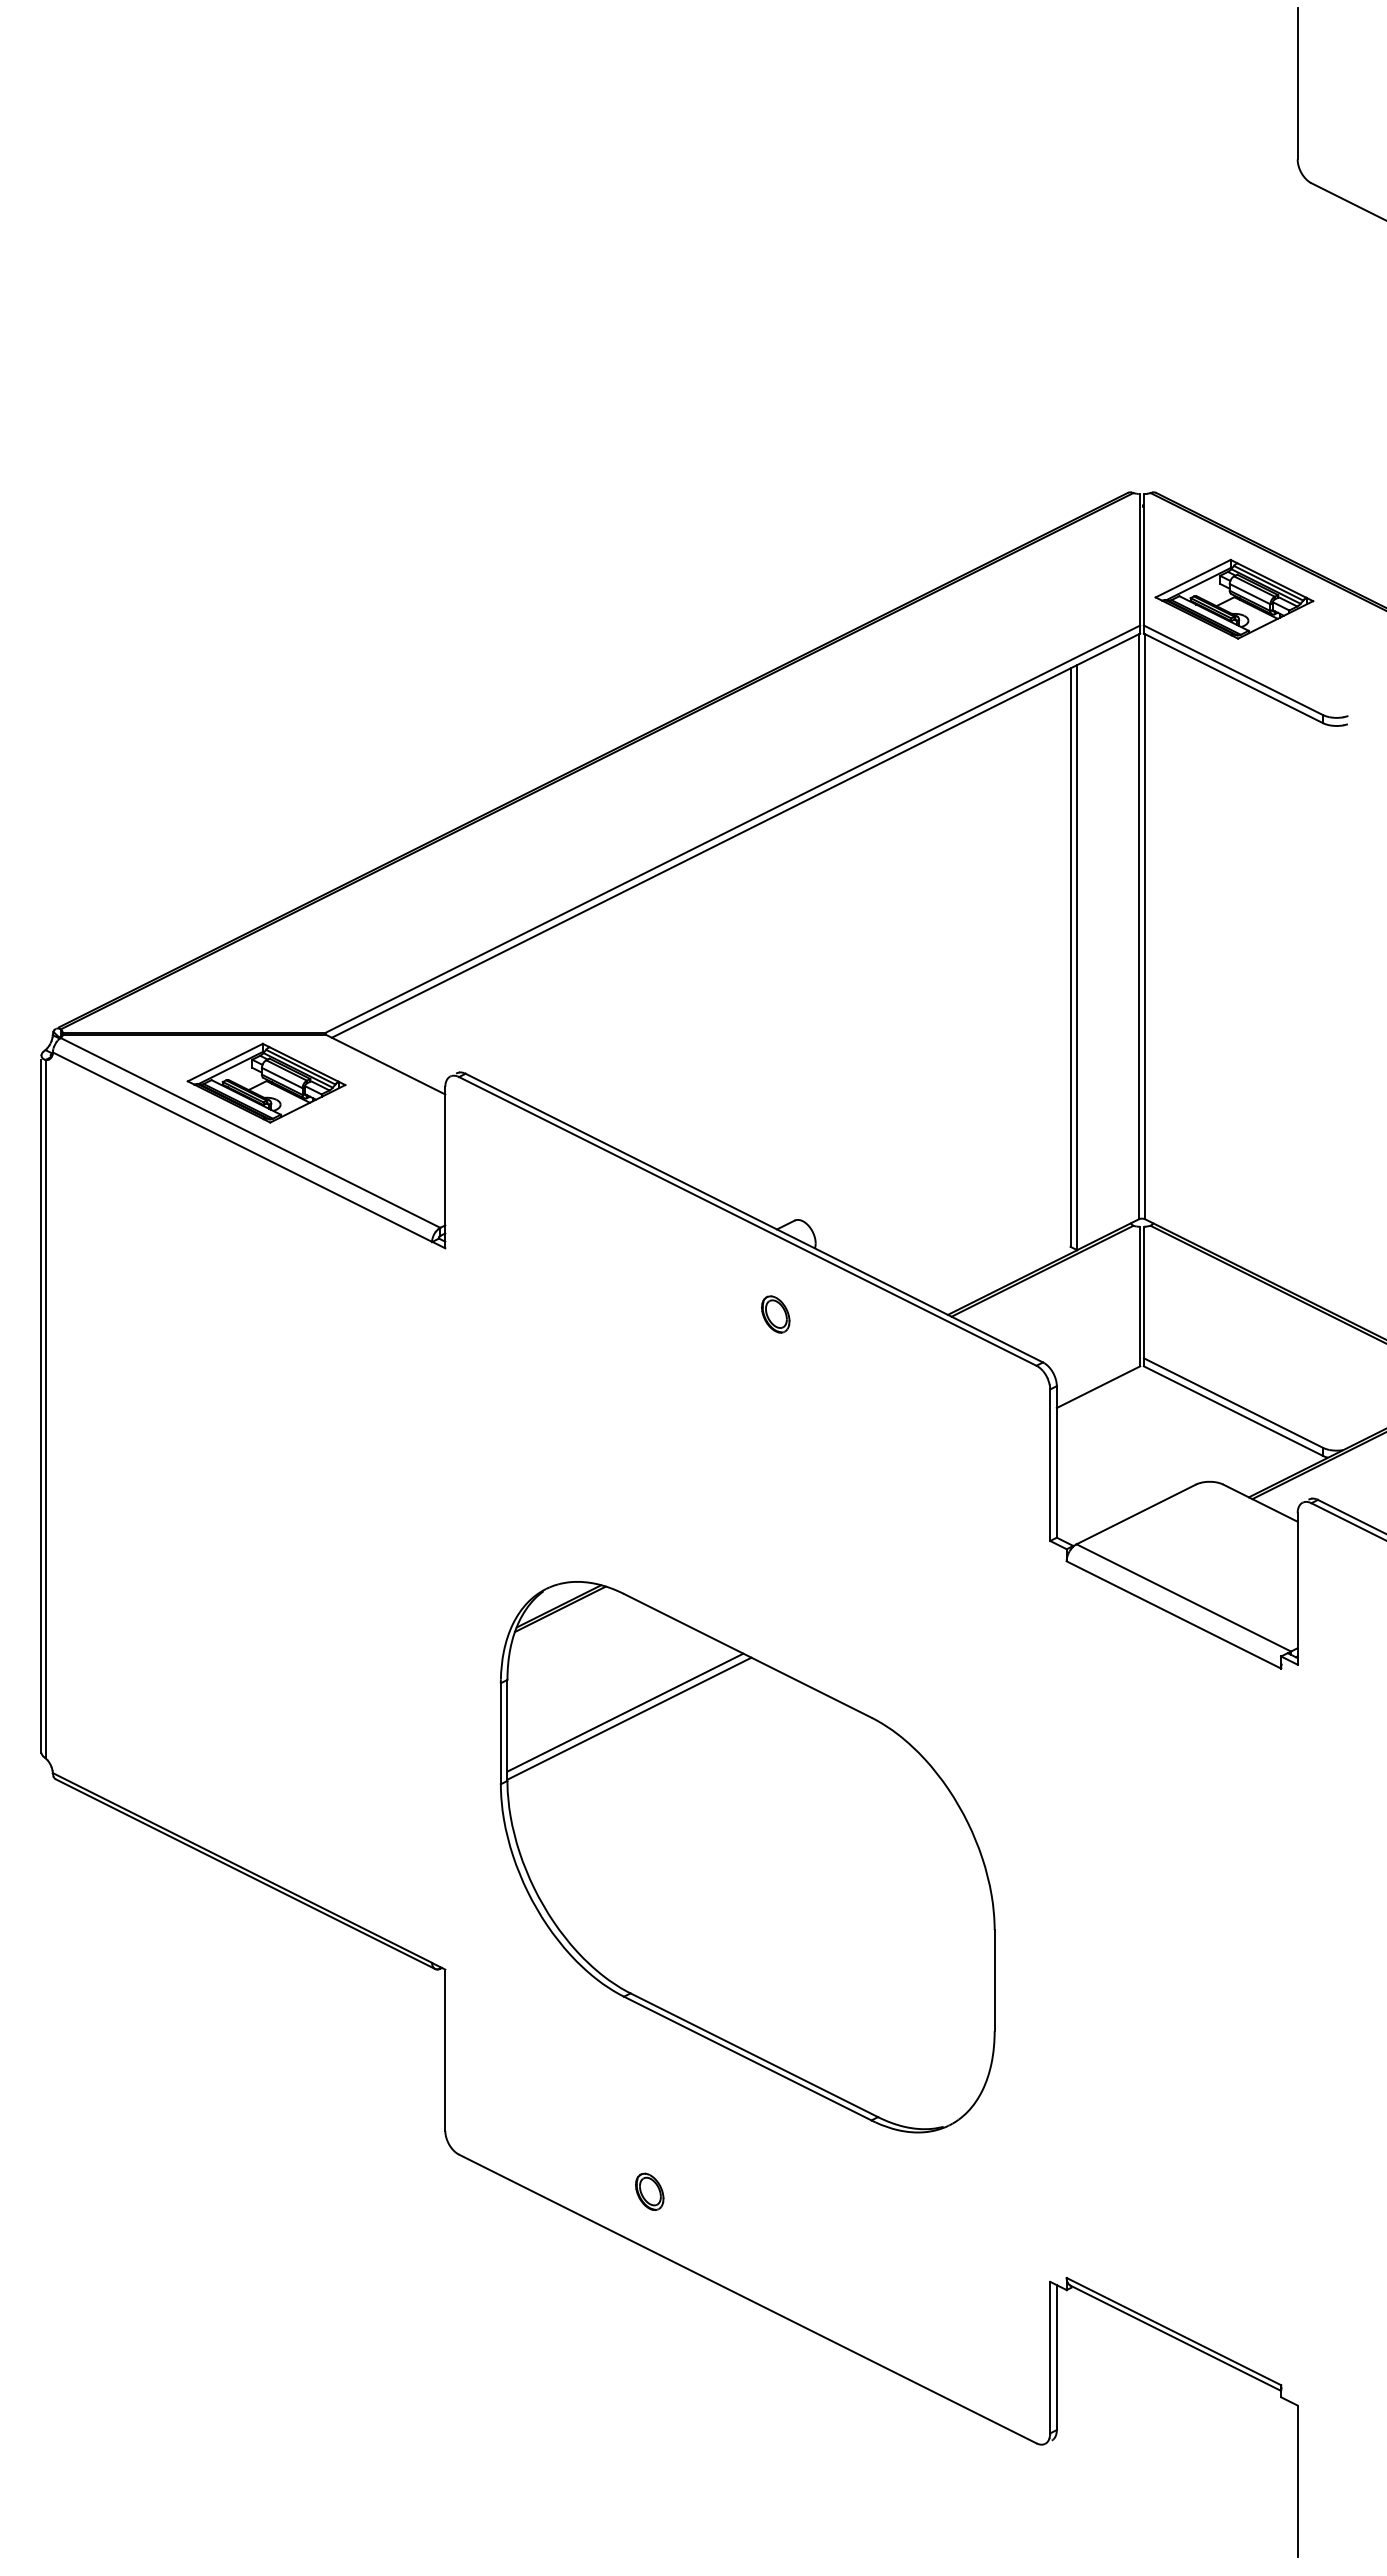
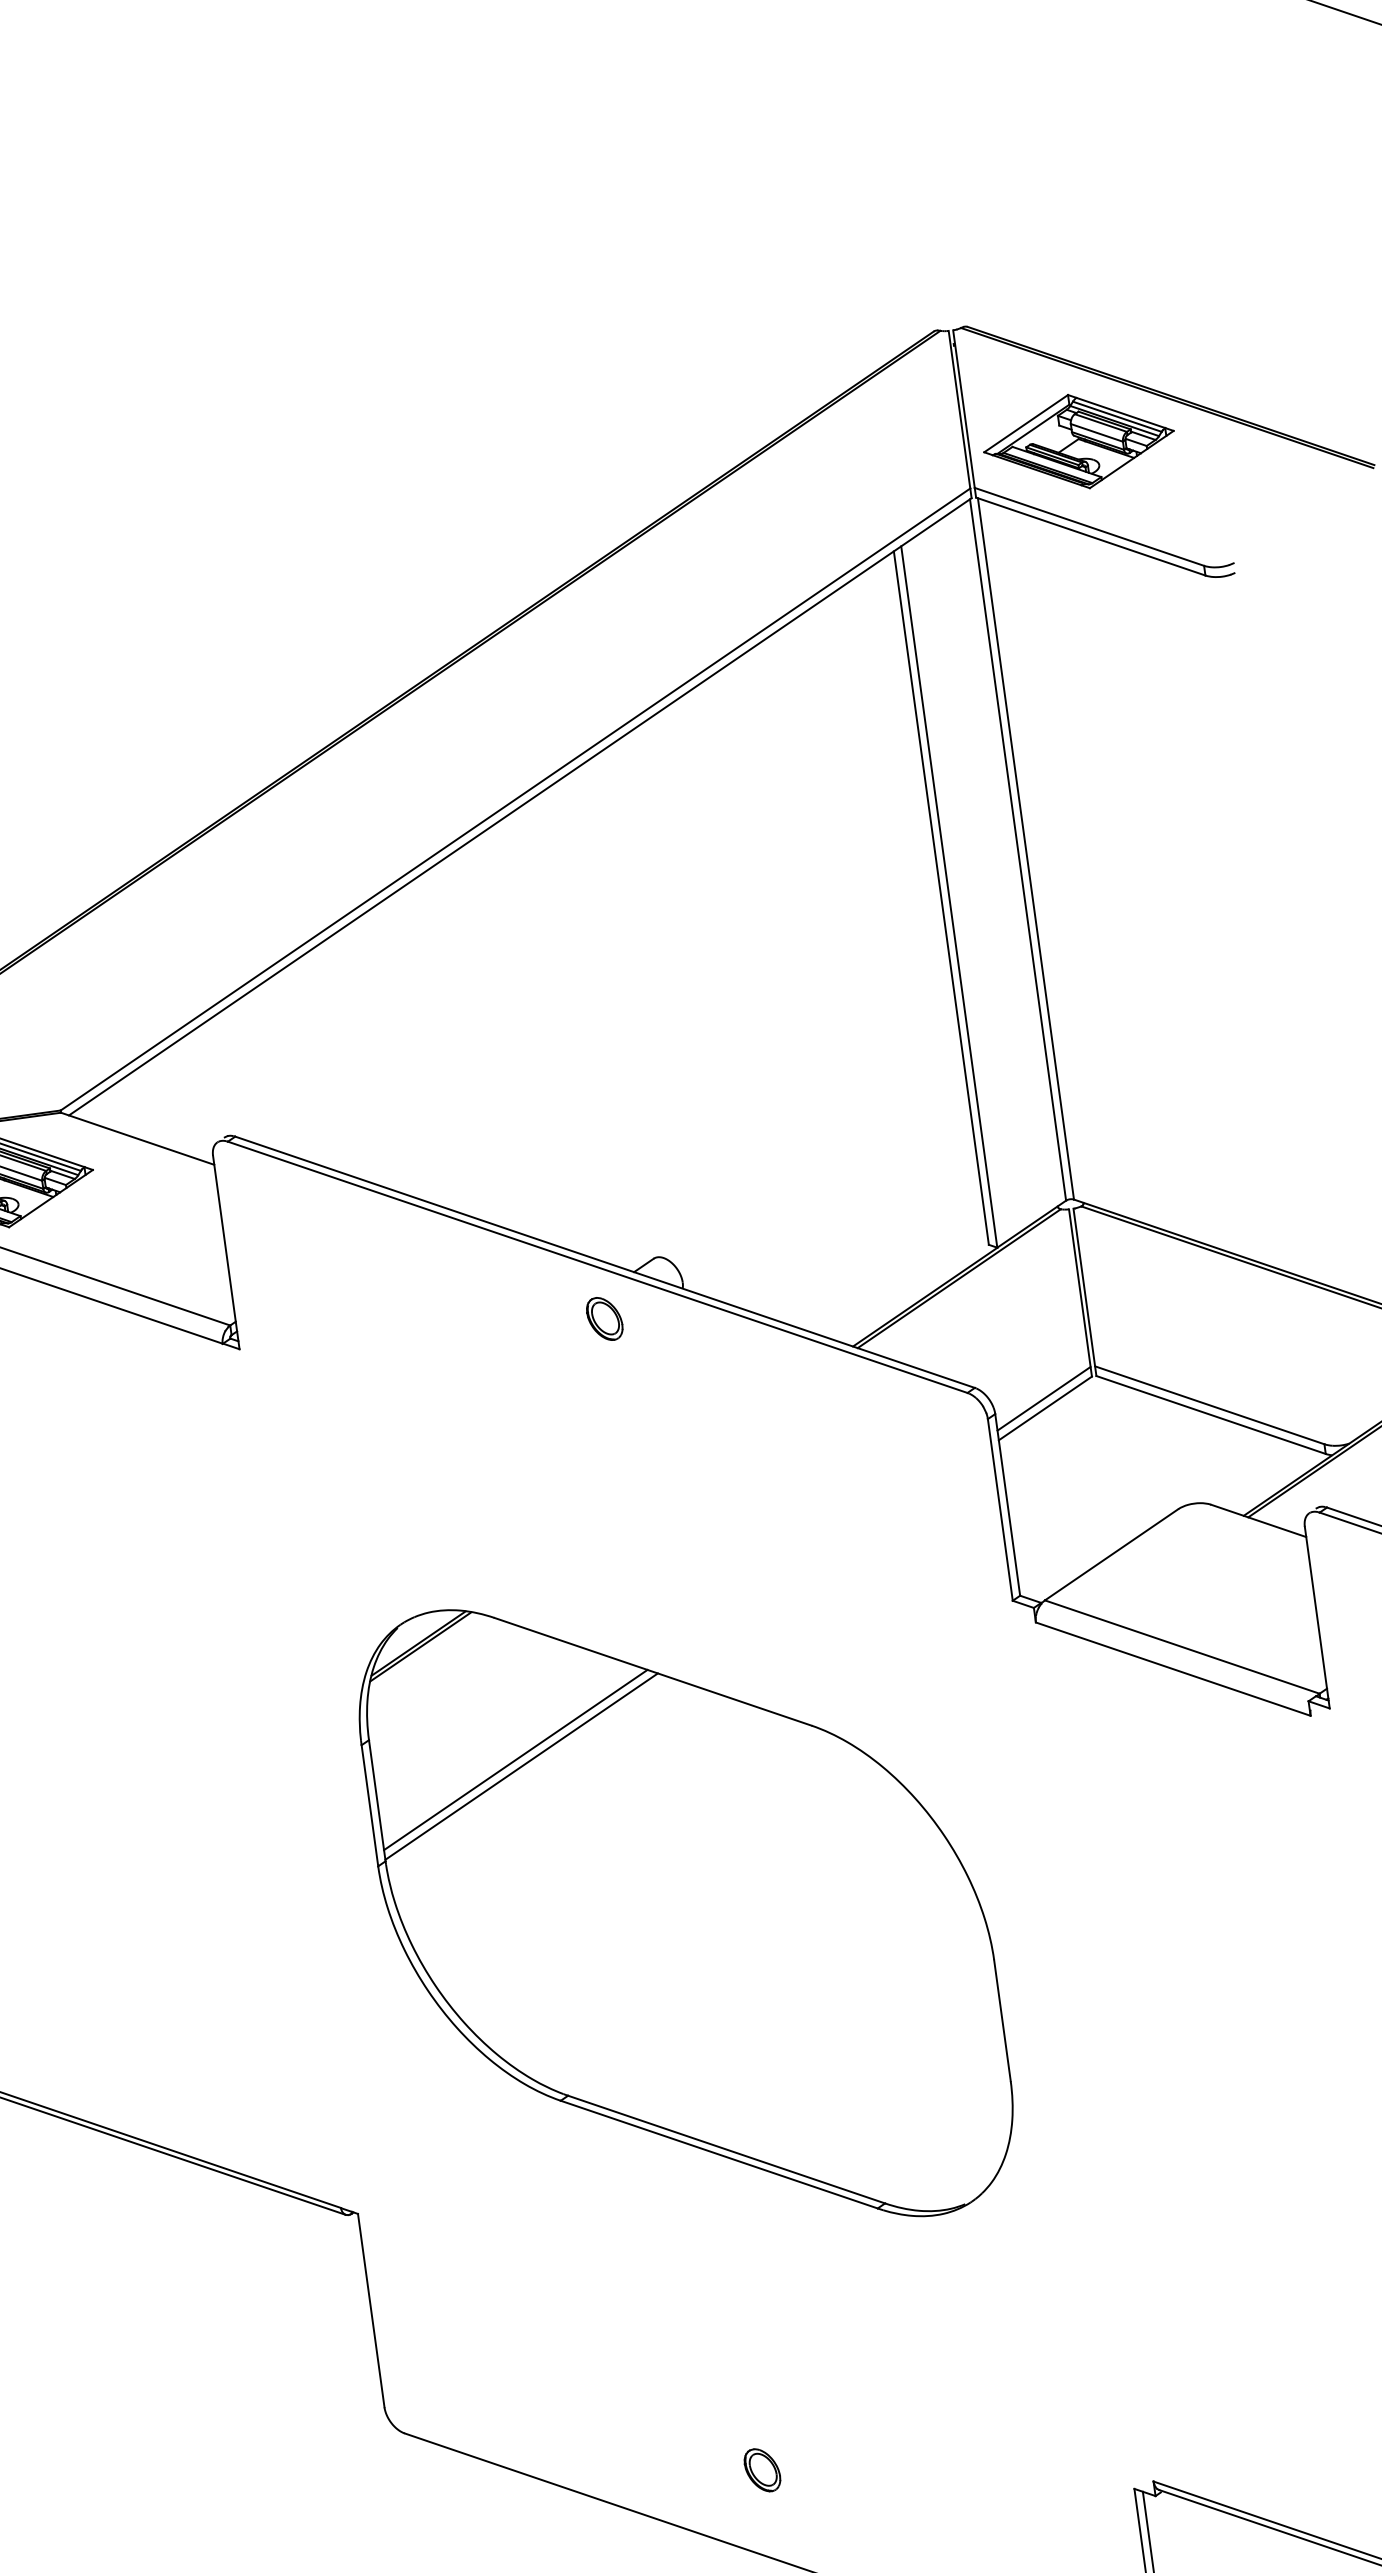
part: (775, 1314) -> (604, 1319), moved
line: (1098, 1378) -> (1043, 1398), added
part: (747, 1857) -> (685, 1913), moved
part: (649, 2191) -> (762, 2469), moved

